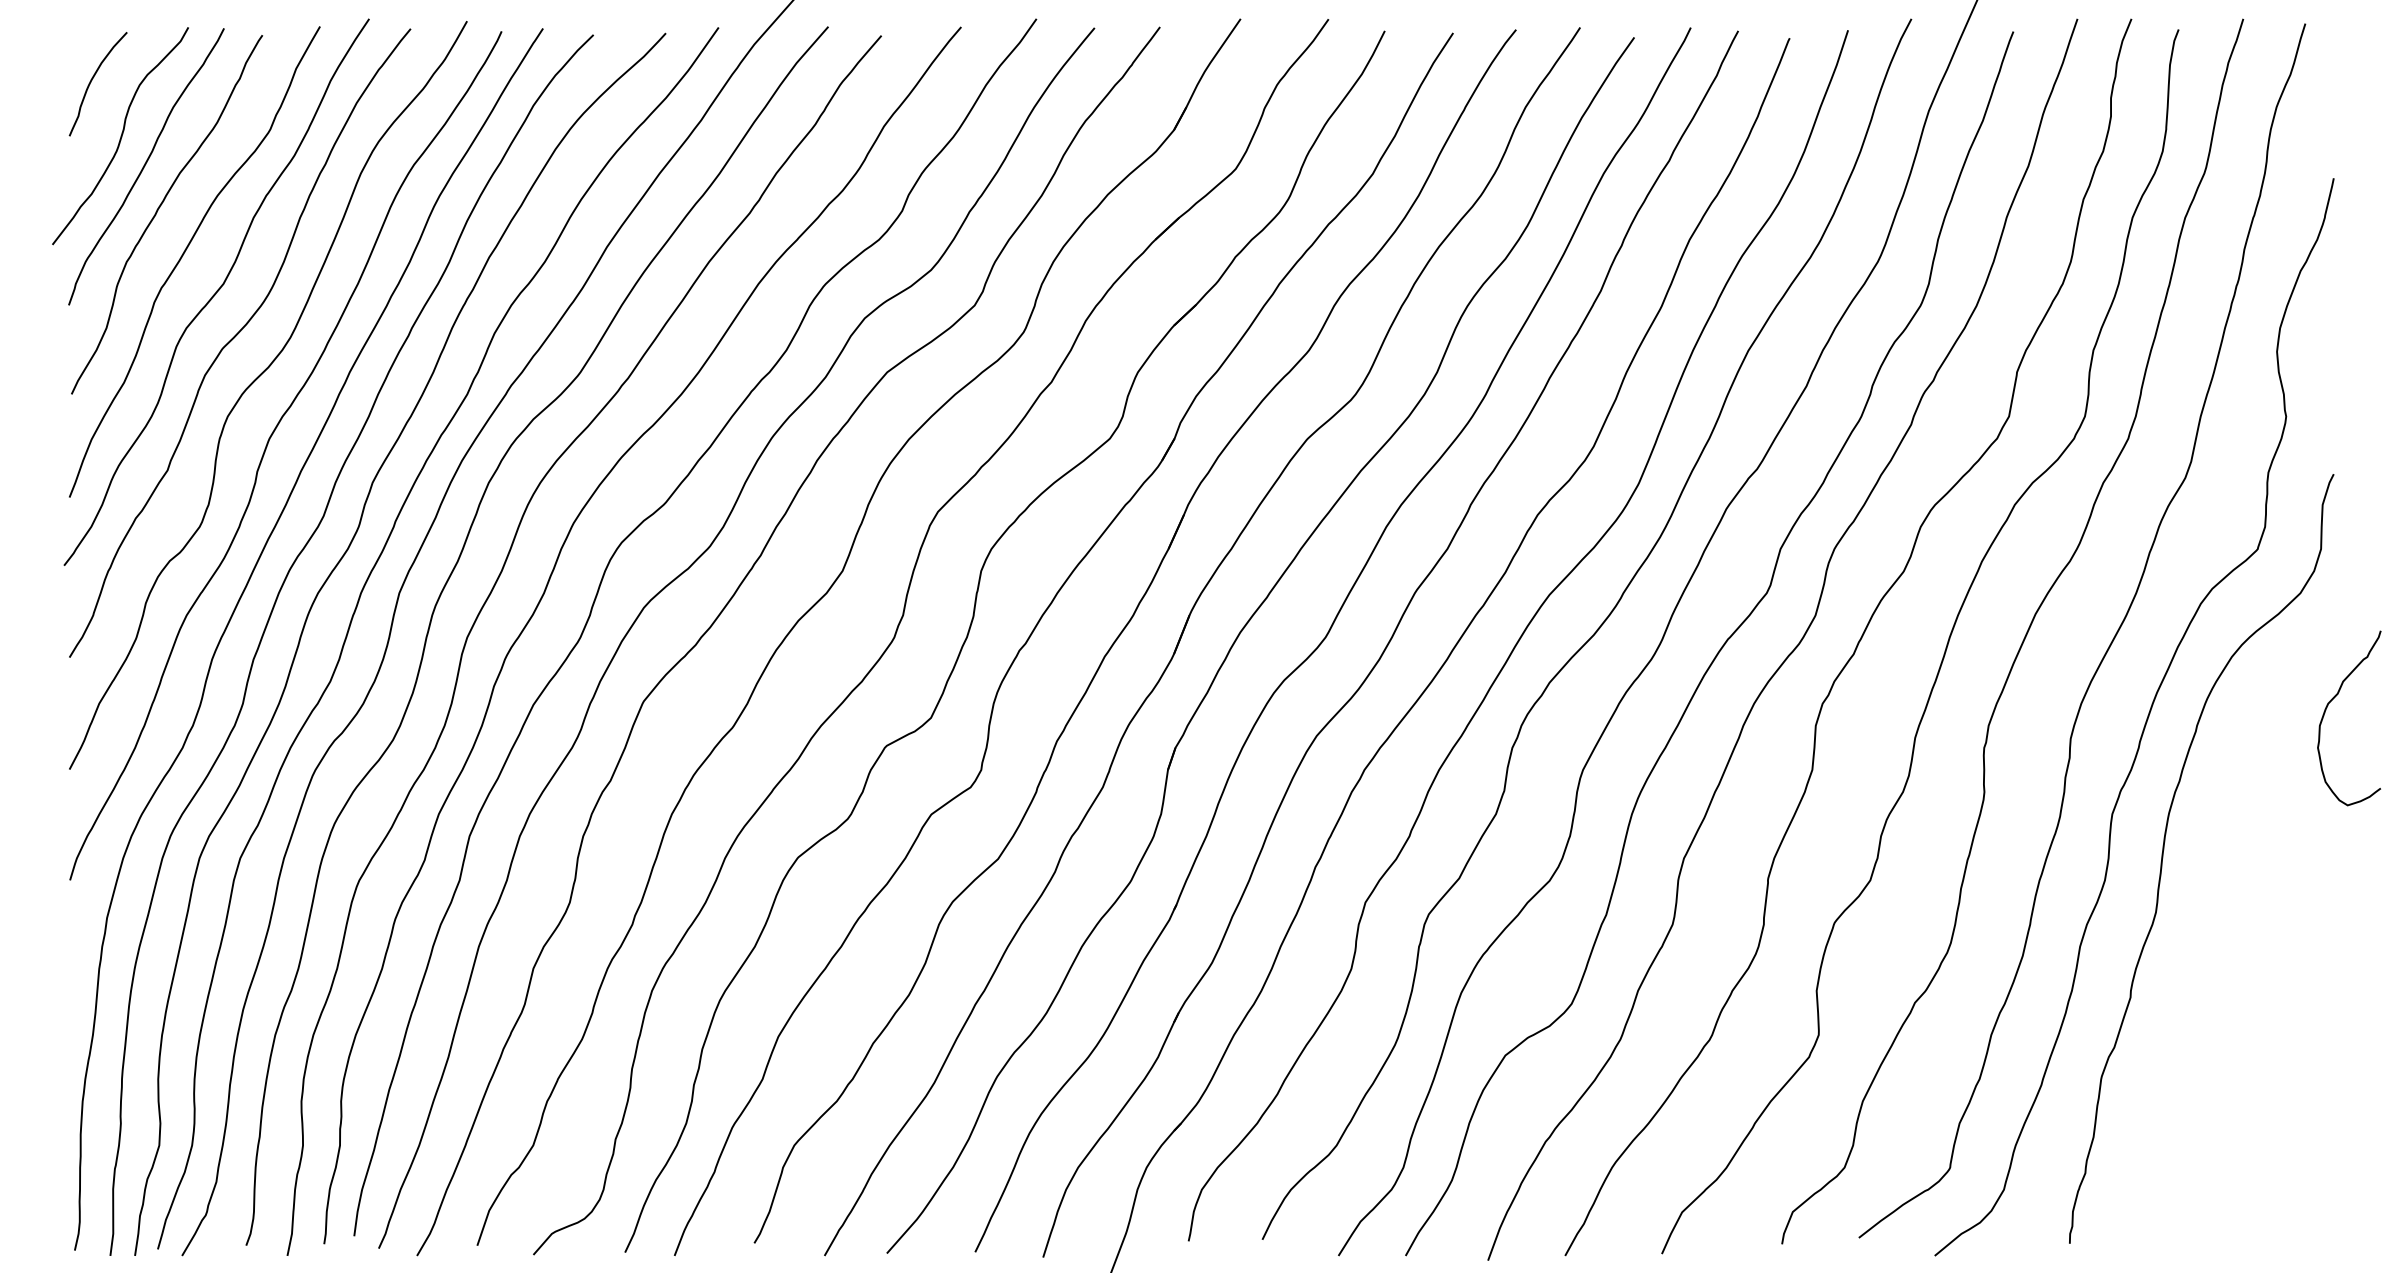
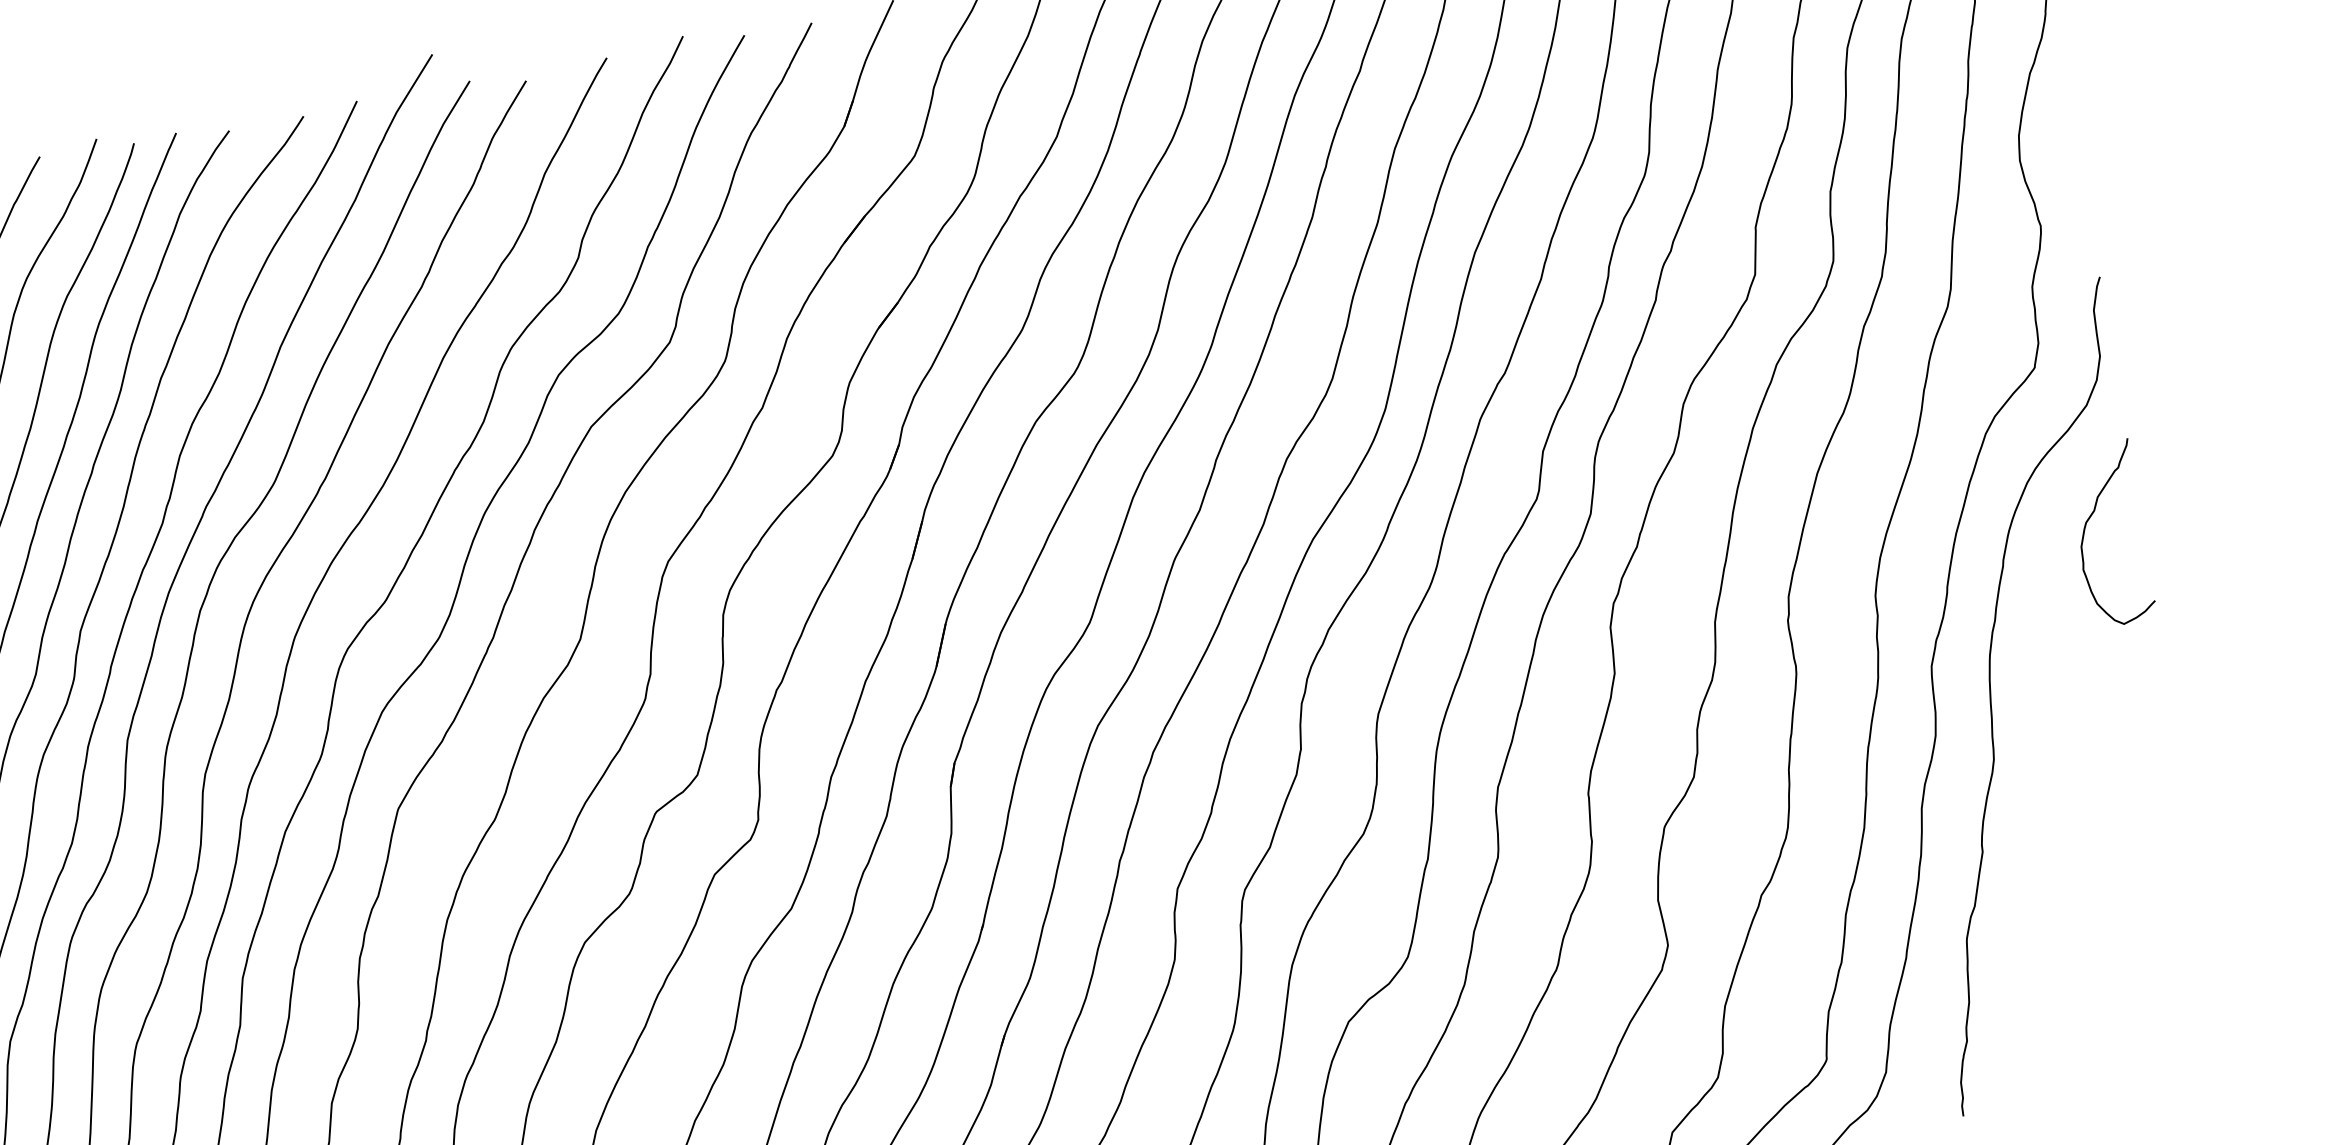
curve: (2326, 710) -> (2085, 529), moved

